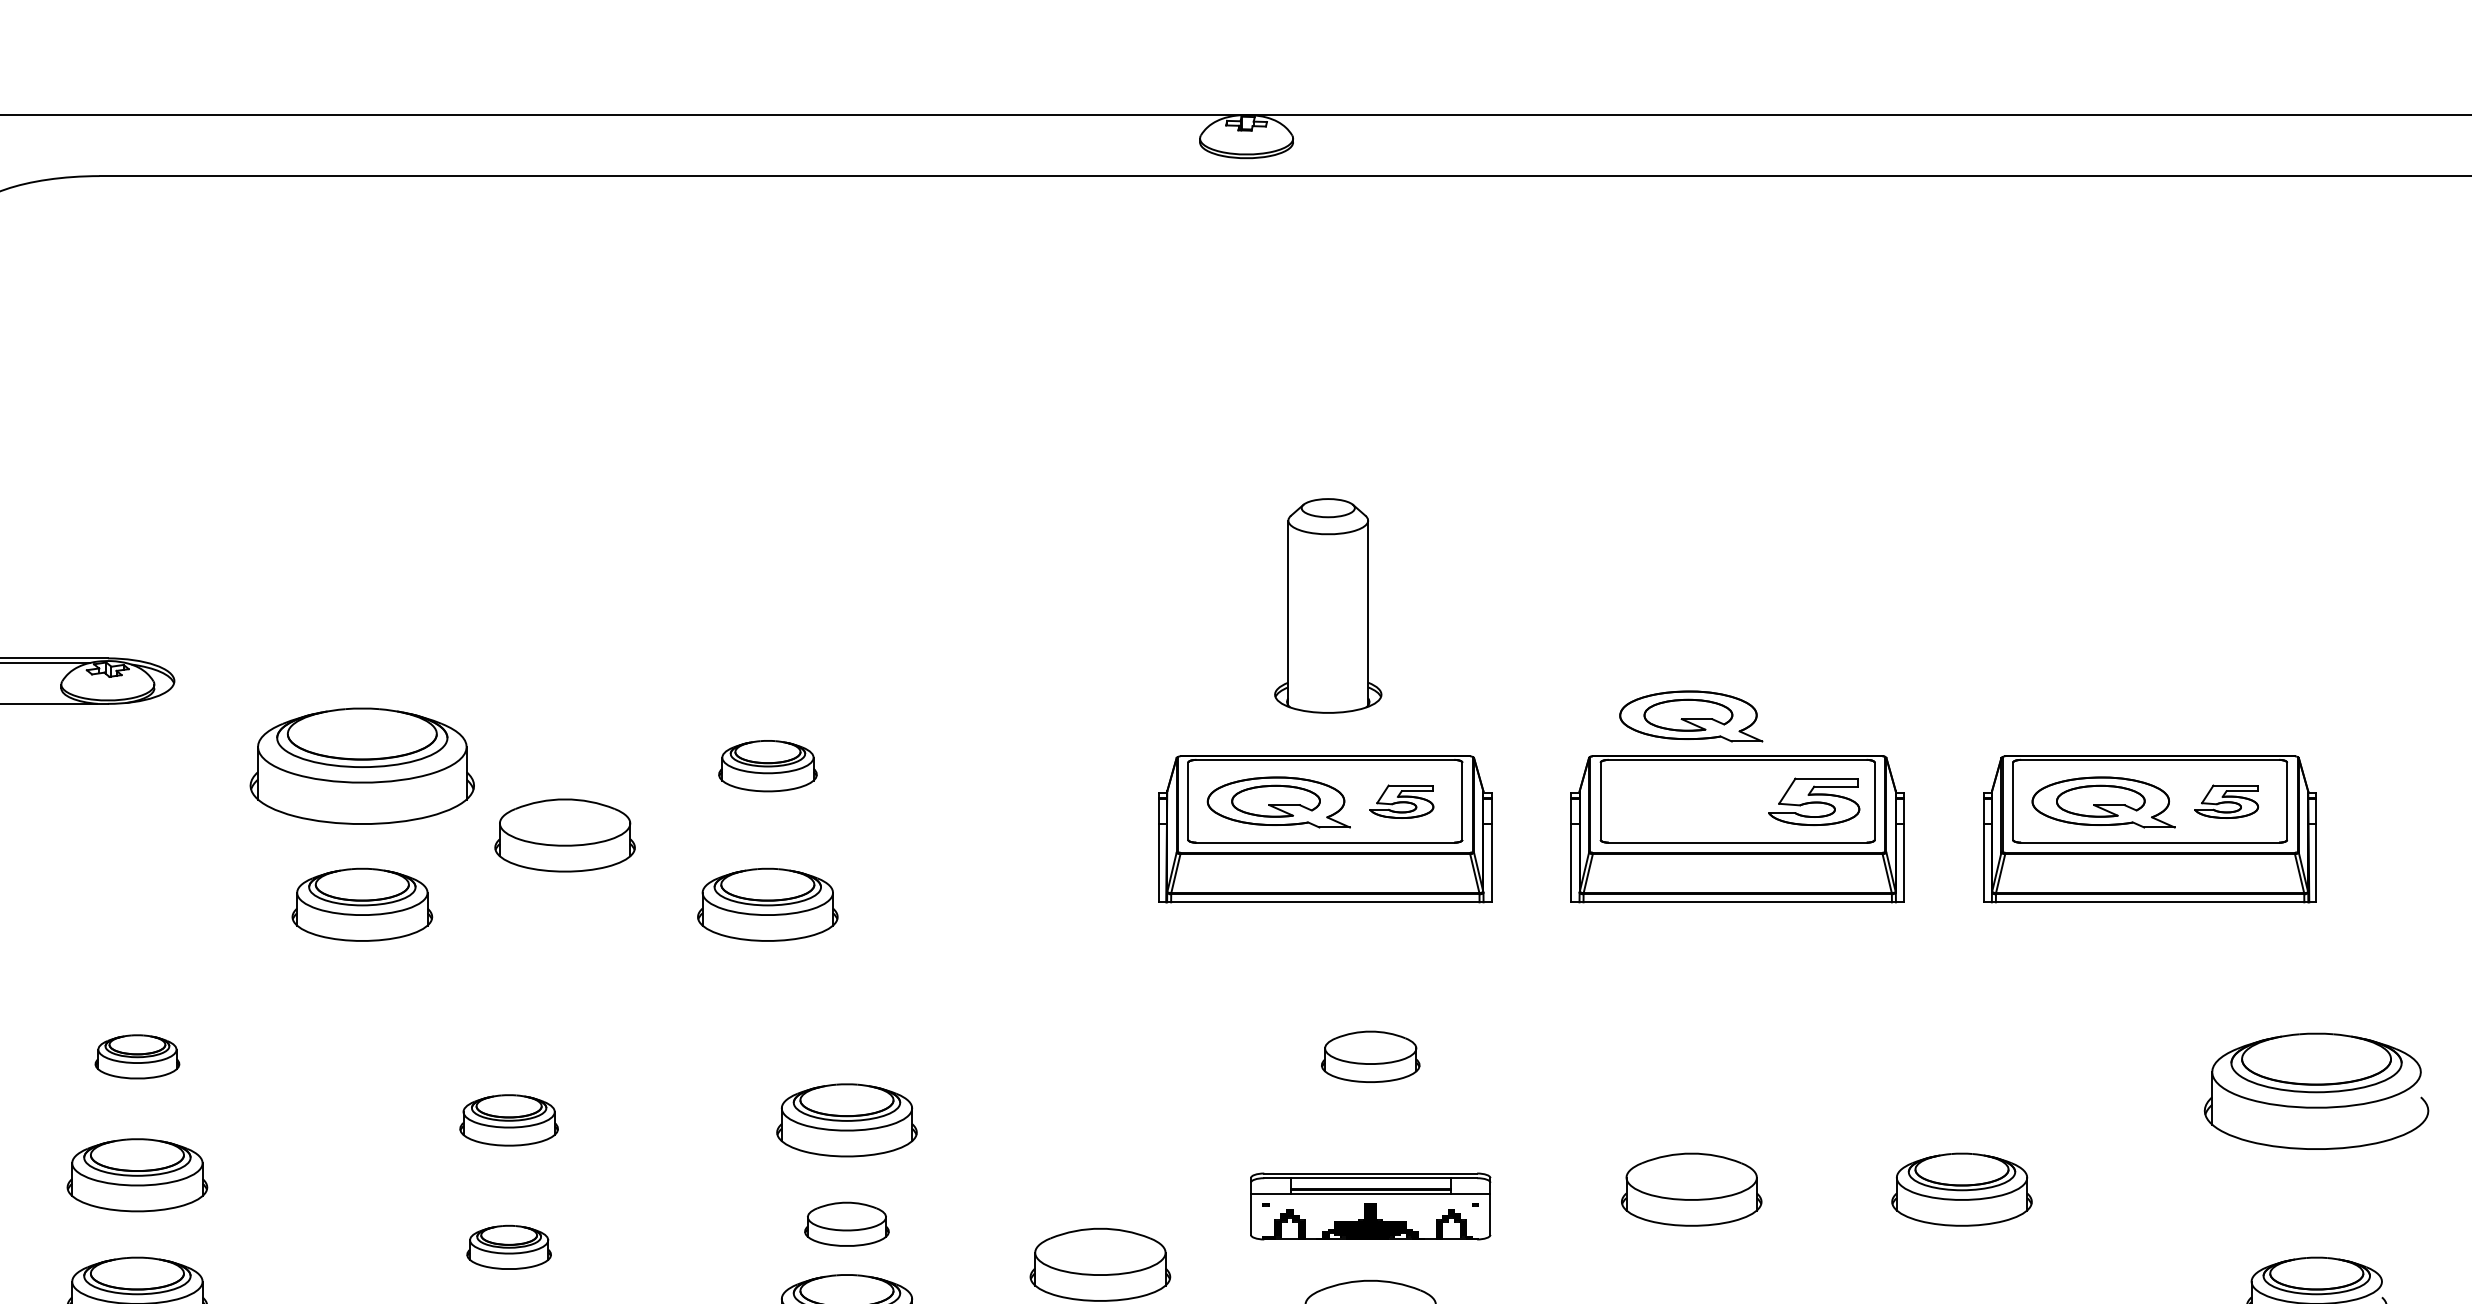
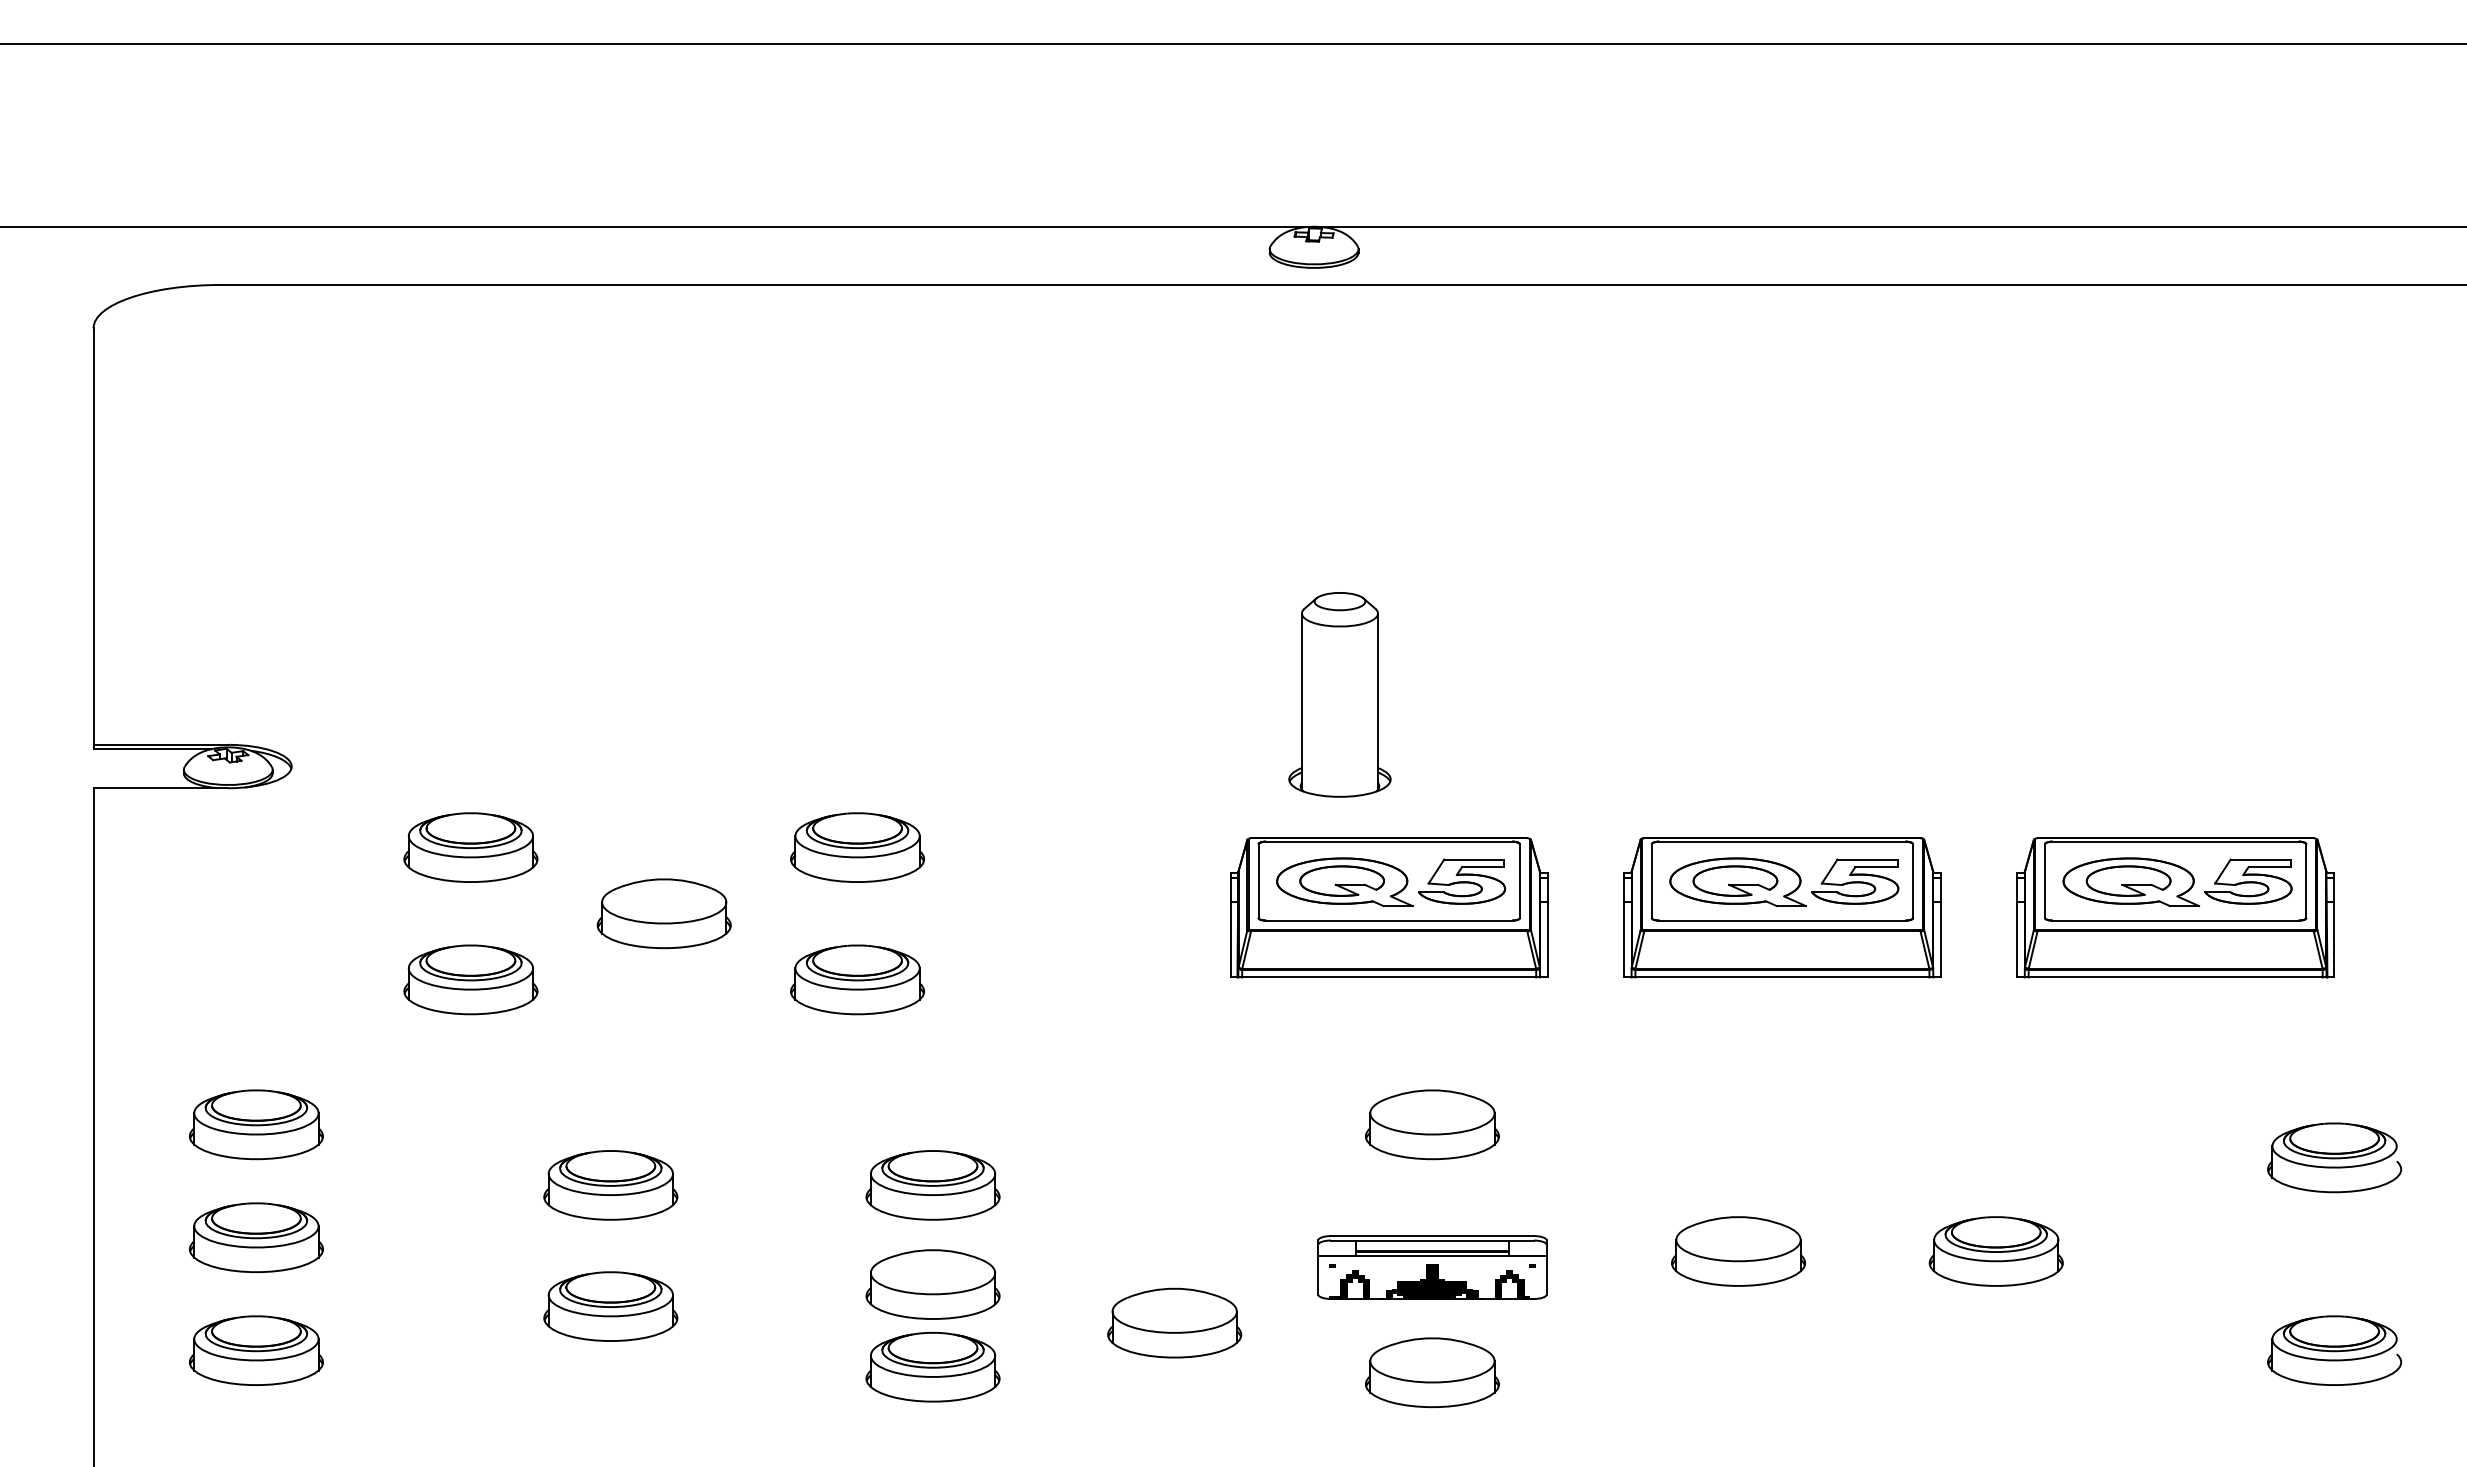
part: (1327, 605) -> (1339, 694), moved
part: (1690, 716) -> (1737, 882), moved
part: (361, 766) -> (470, 847), size x0.62
part: (767, 766) -> (857, 847), size x1.43
part: (1401, 801) -> (1461, 881), size x1.43
part: (2226, 801) -> (2248, 881), size x1.43
part: (137, 1056) -> (256, 1124), size x1.67
part: (1370, 1056) -> (1432, 1124), size x1.43
part: (2316, 1091) -> (2334, 1157), size x0.62
part: (508, 1120) -> (610, 1185), size x1.43
part: (846, 1224) -> (932, 1284), size x1.67
part: (508, 1247) -> (610, 1306), size x1.67

